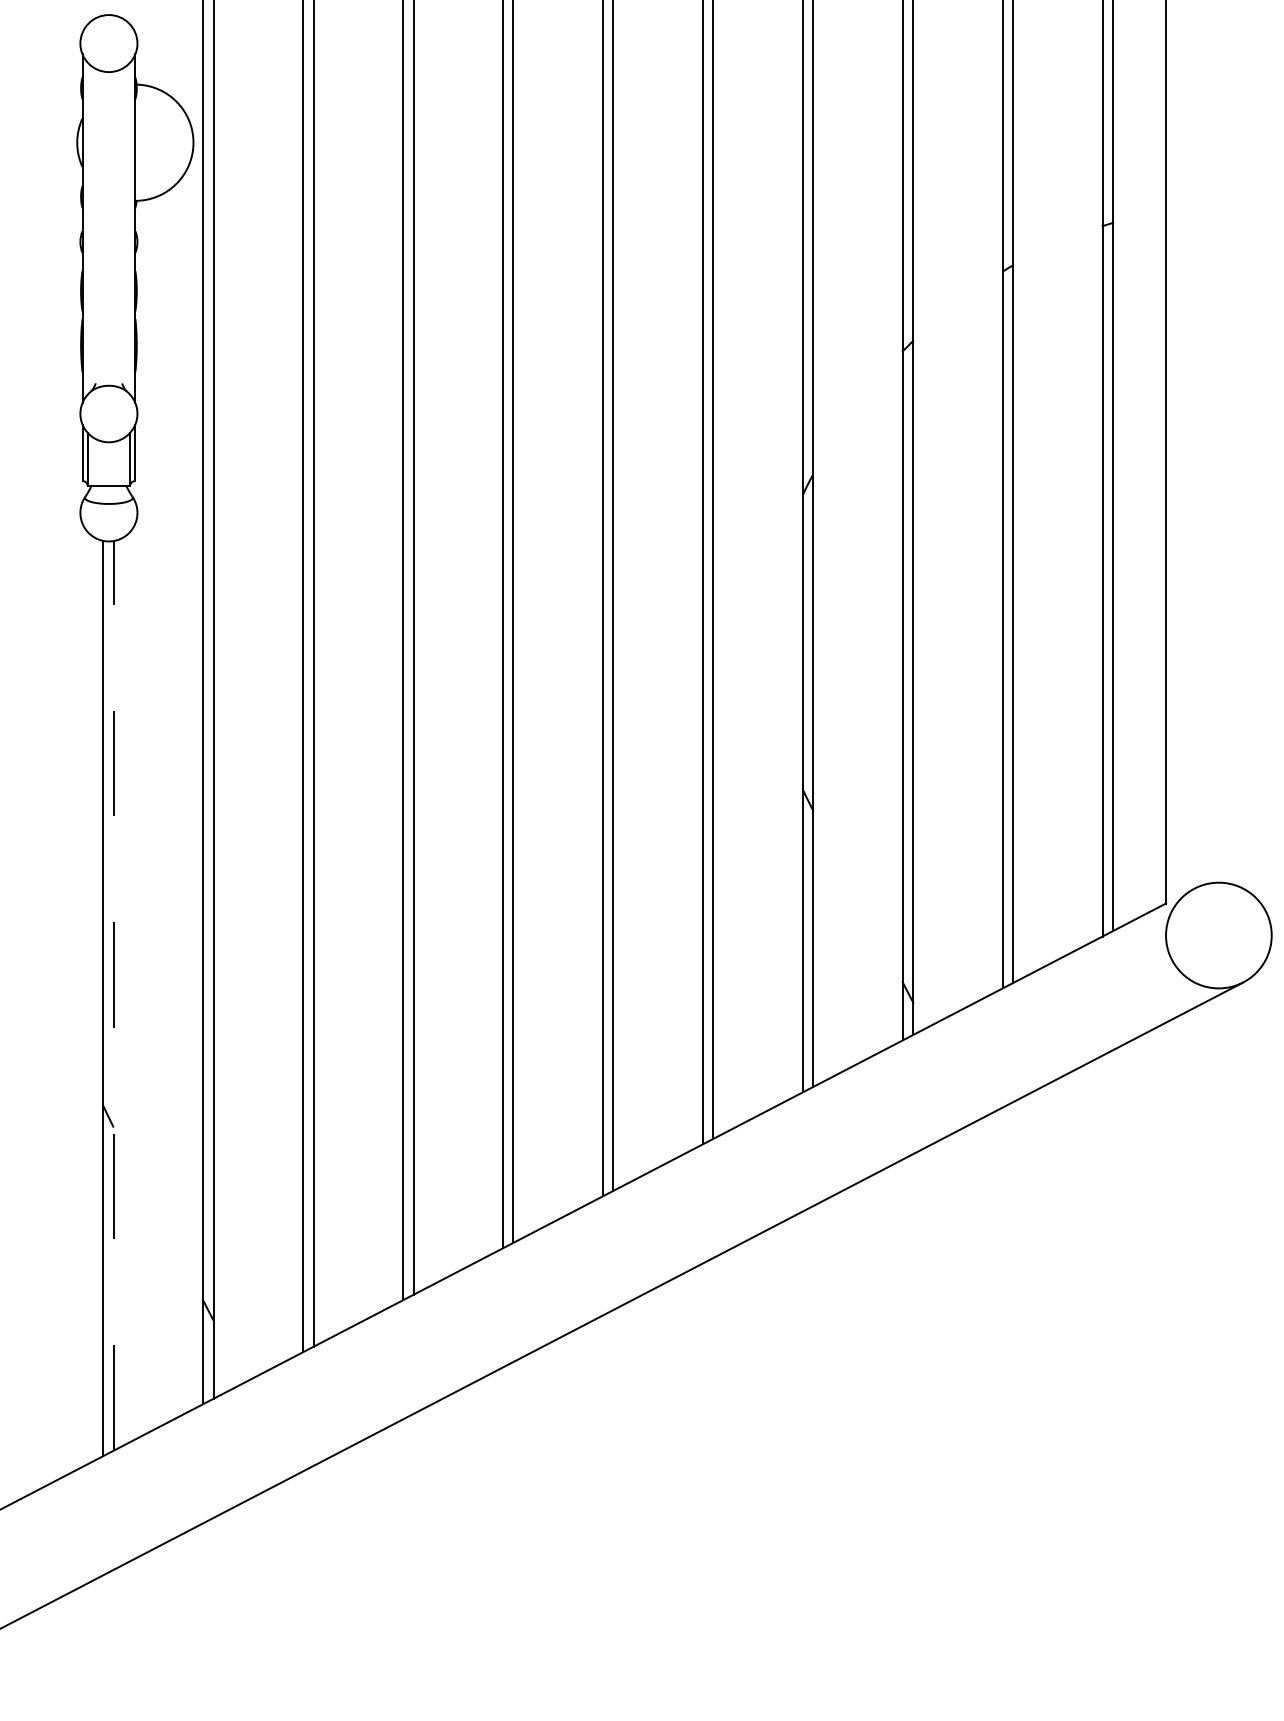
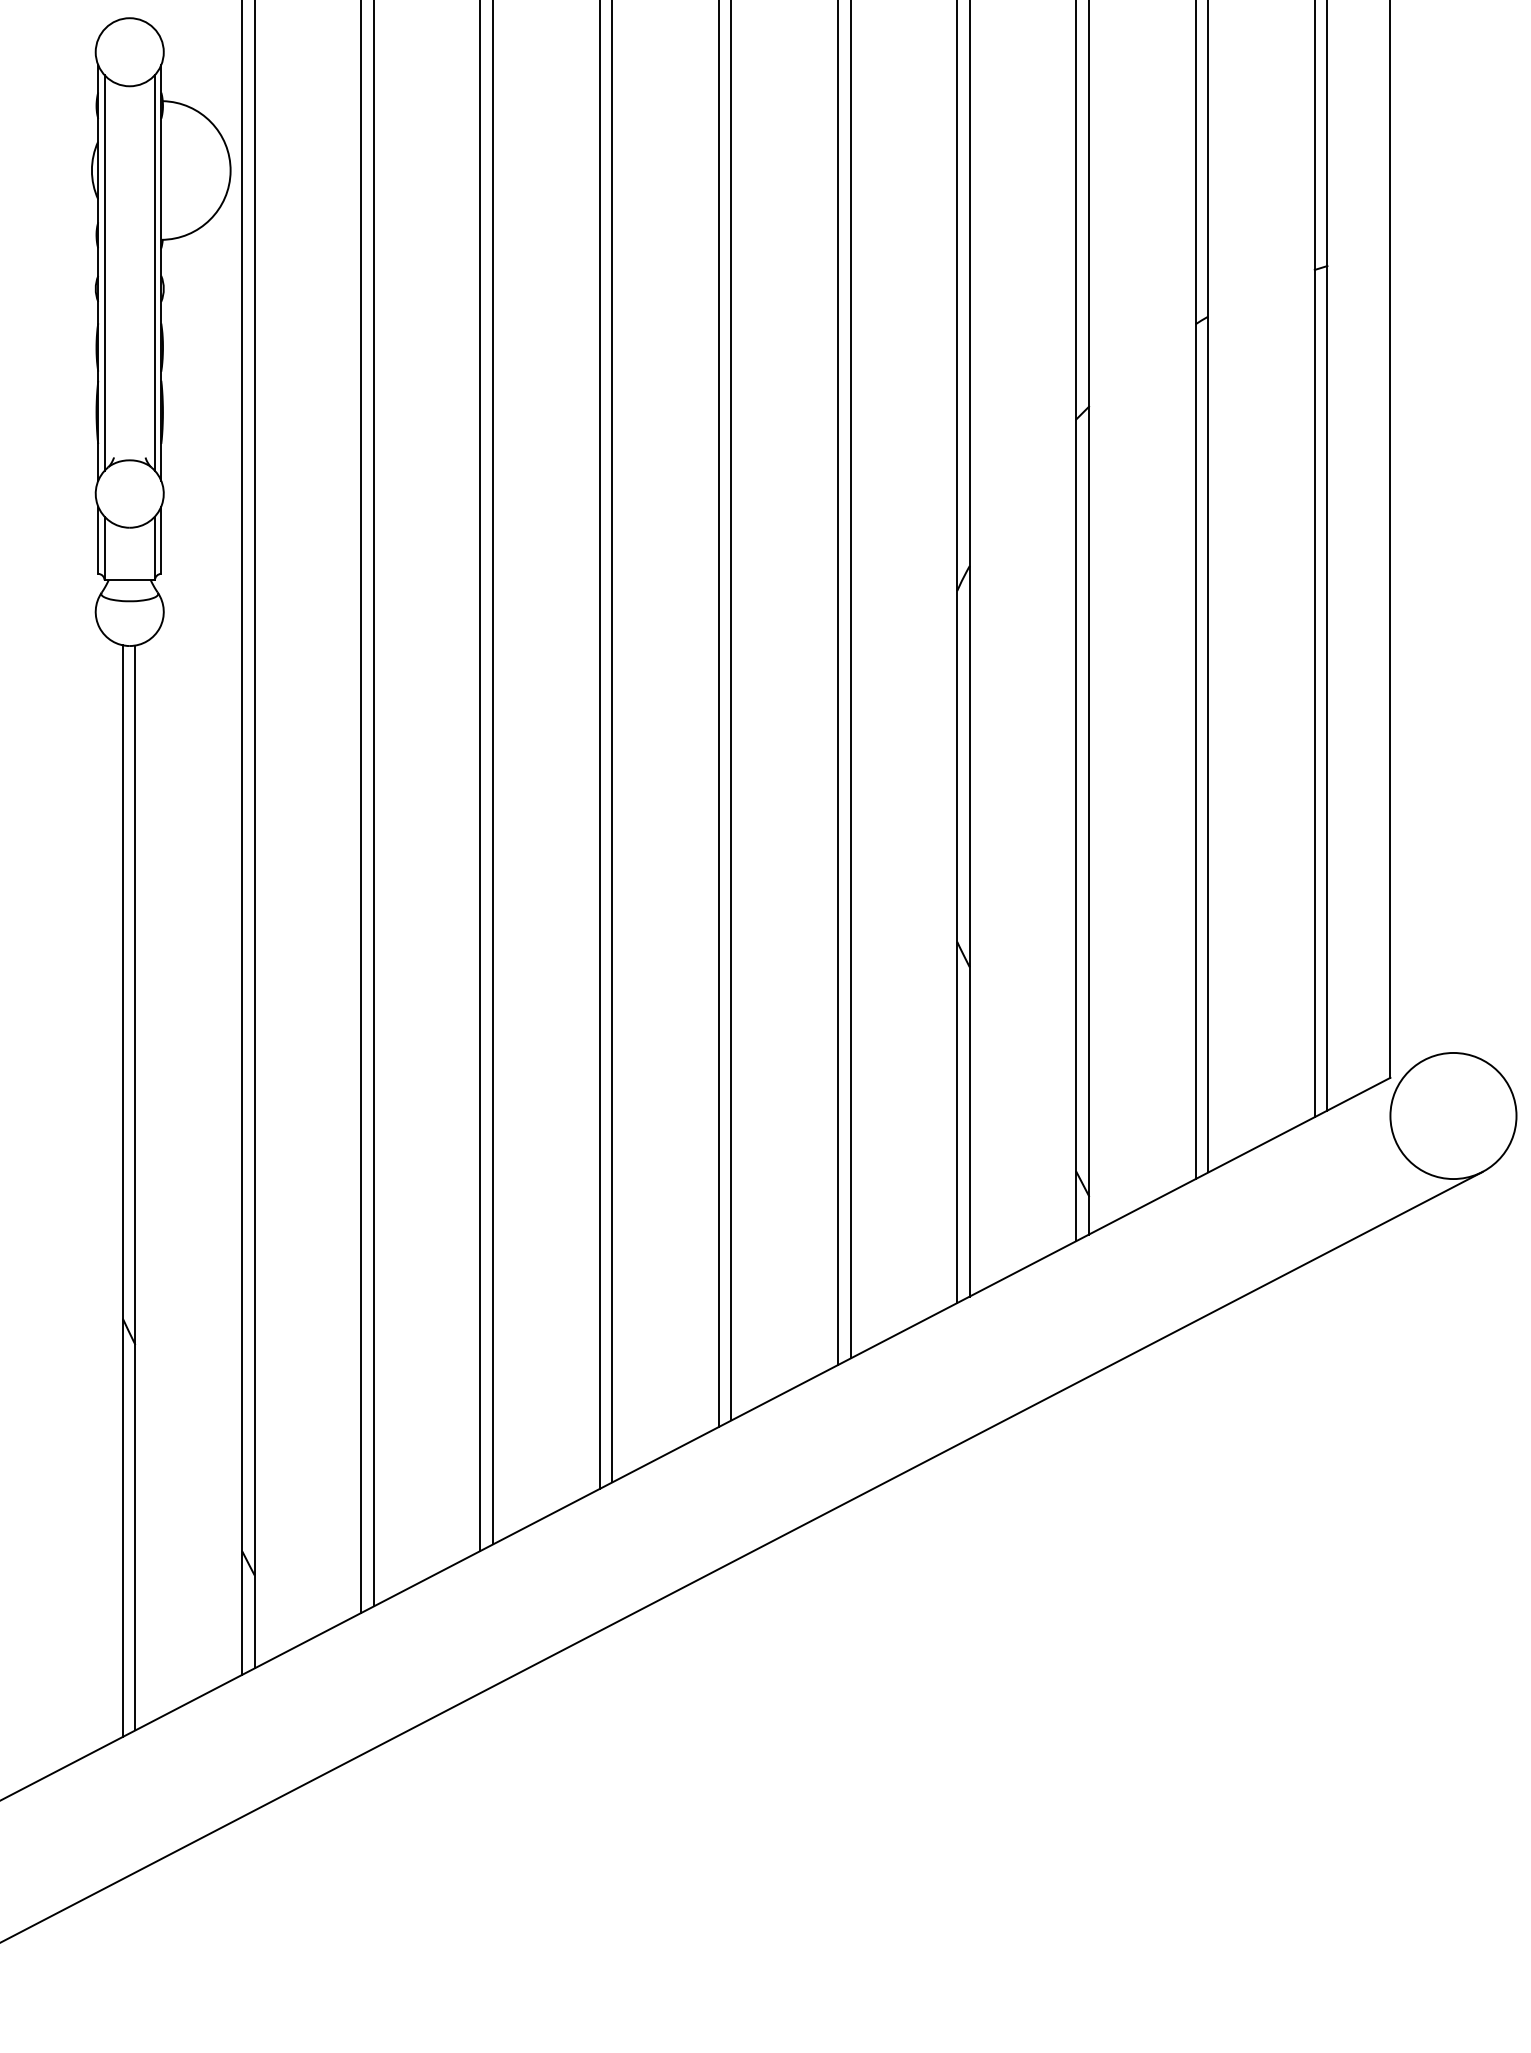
line: (87, 228) -> (104, 272), added
line: (129, 228) -> (154, 272), added
line: (113, 995) -> (135, 1187), dashed -> solid

